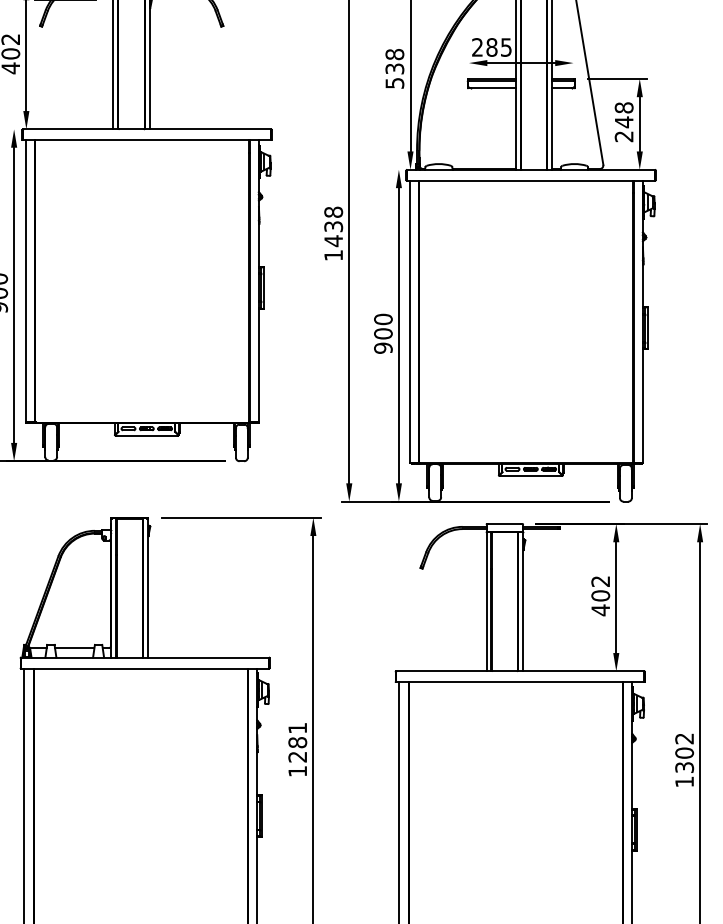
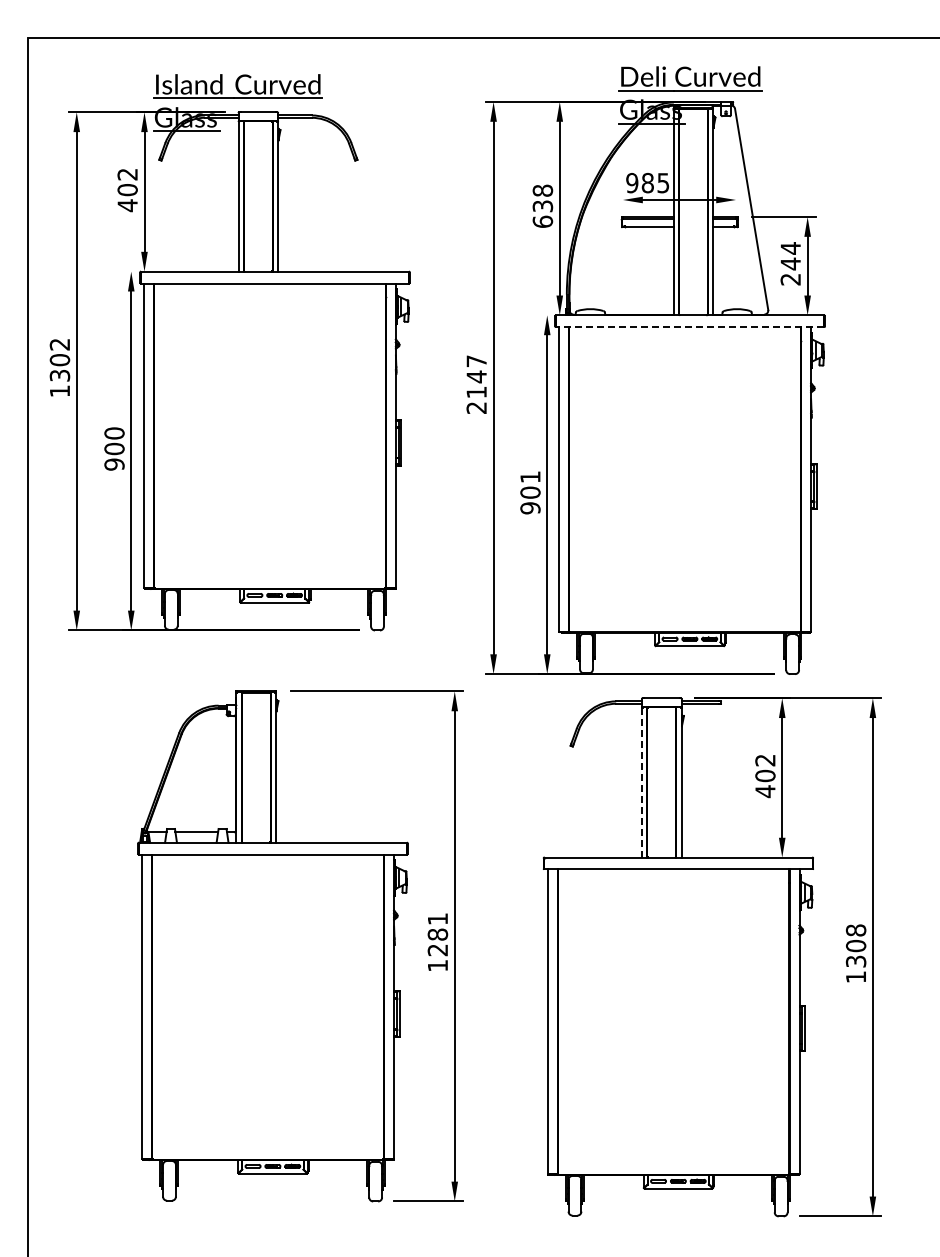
text: (477, 47) -> (632, 183), 285 -> 985
text: (394, 82) -> (542, 221), 538 -> 638
text: (623, 107) -> (790, 248), 248 -> 244
line: (530, 181) -> (689, 327), solid -> dashed
text: (333, 233) -> (476, 384), 1438 -> 2147
text: (383, 319) -> (530, 477), 900 -> 901
line: (486, 601) -> (641, 782), solid -> dashed
text: (684, 738) -> (856, 930), 1302 -> 1308

